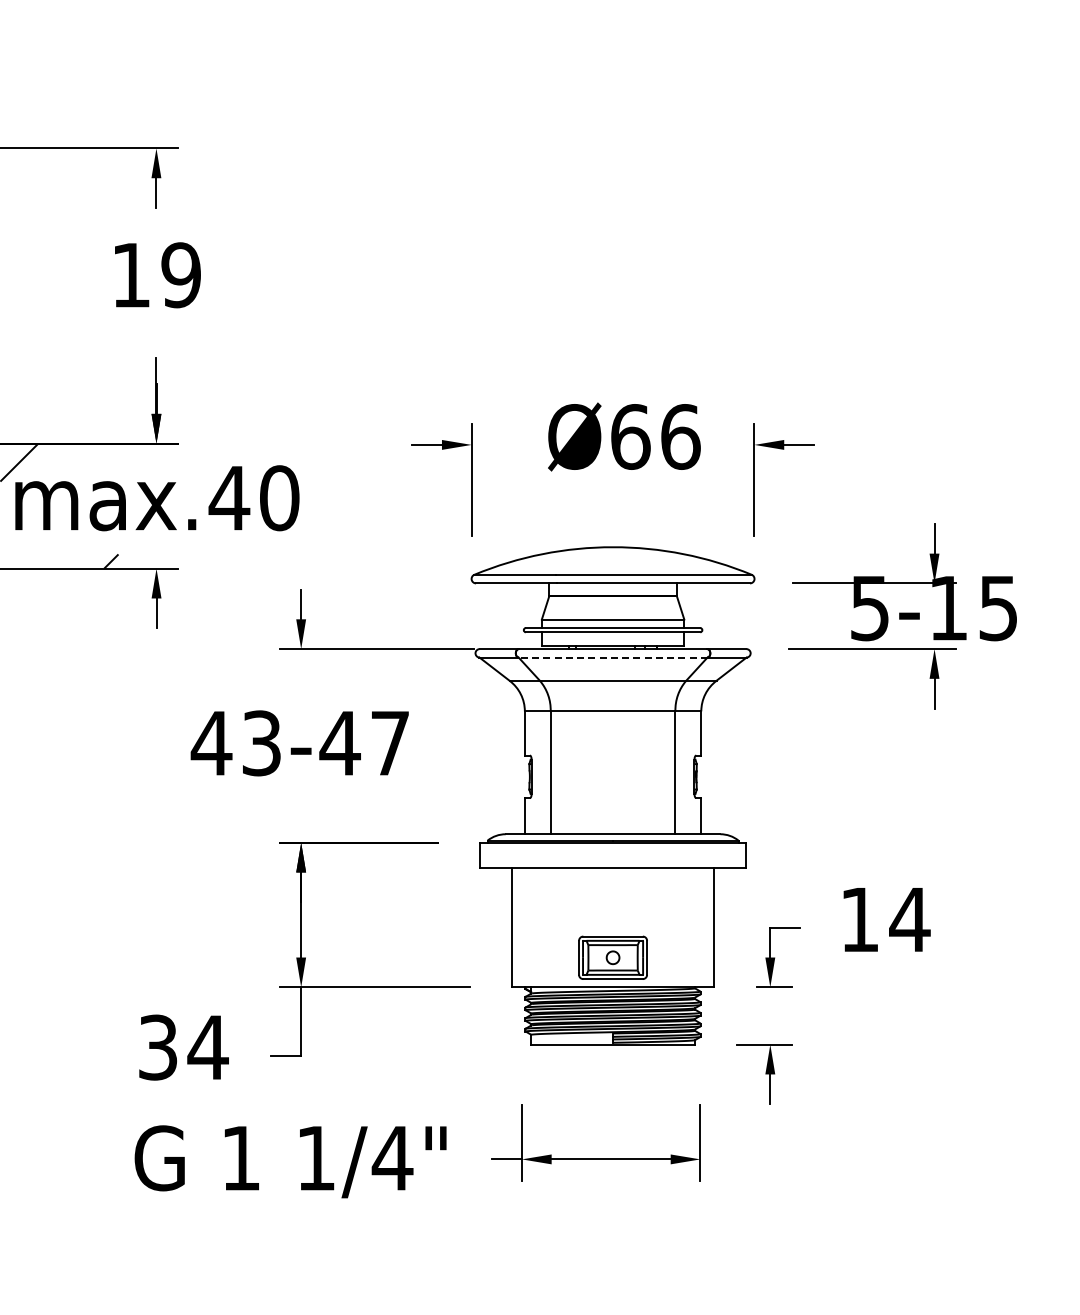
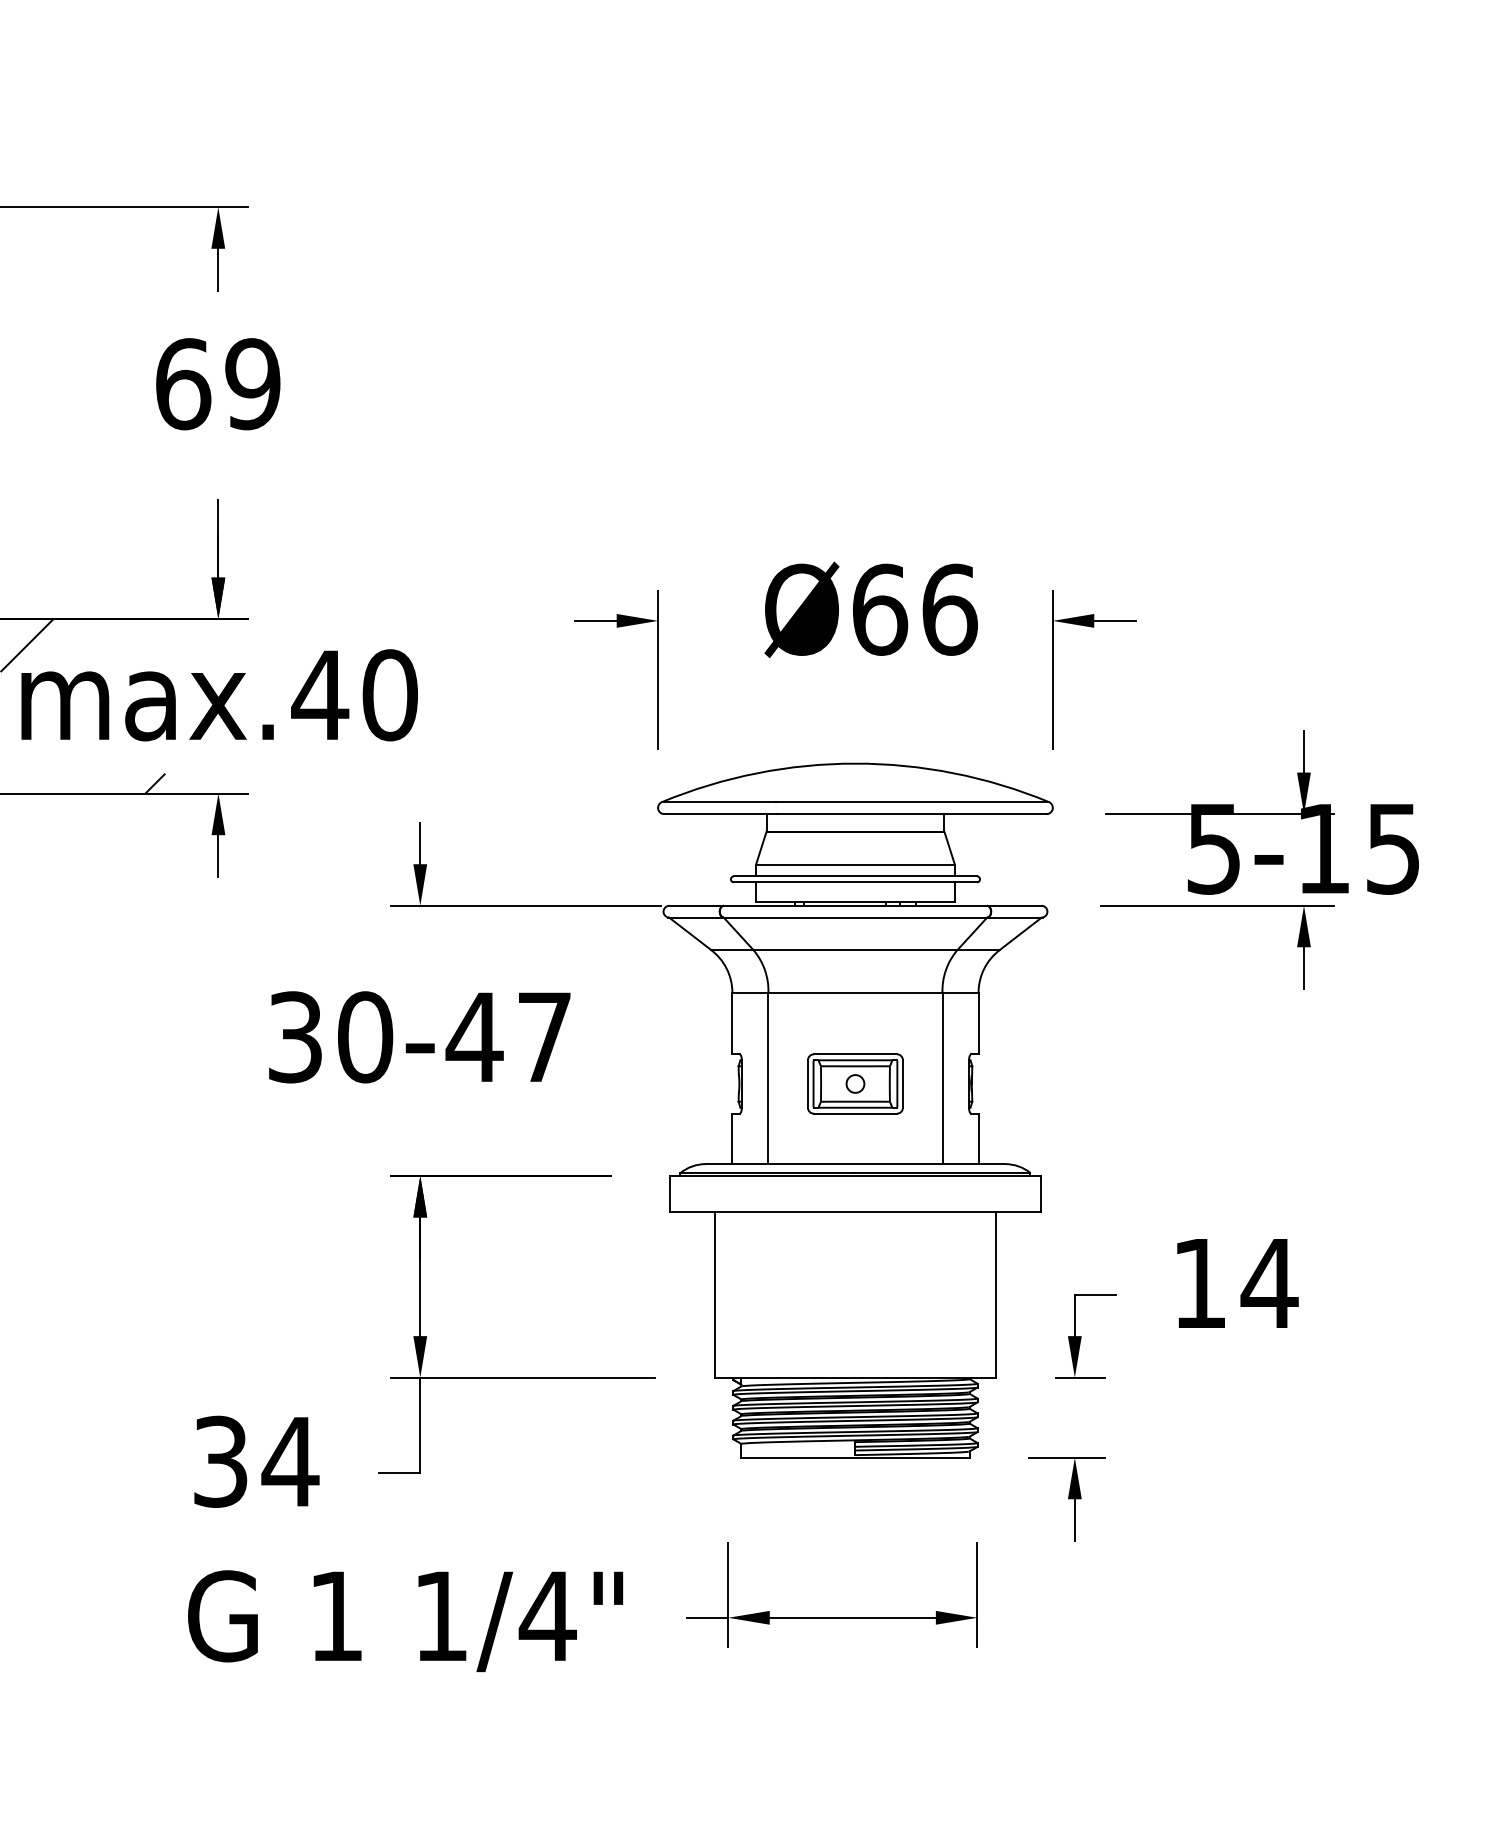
text: (131, 275) -> (183, 384), 19 -> 69
line: (613, 657) -> (856, 917), dashed -> solid
text: (235, 743) -> (328, 1037), 43-47 -> 30-47
part: (612, 957) -> (854, 1083), moved

